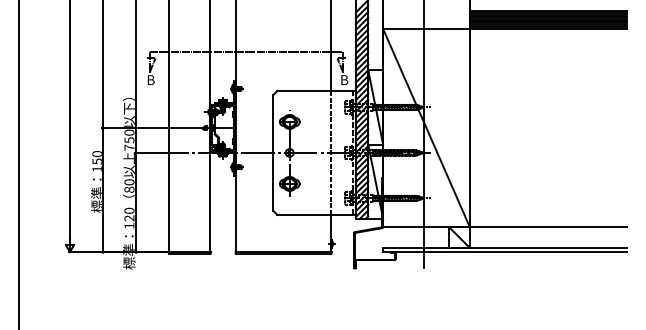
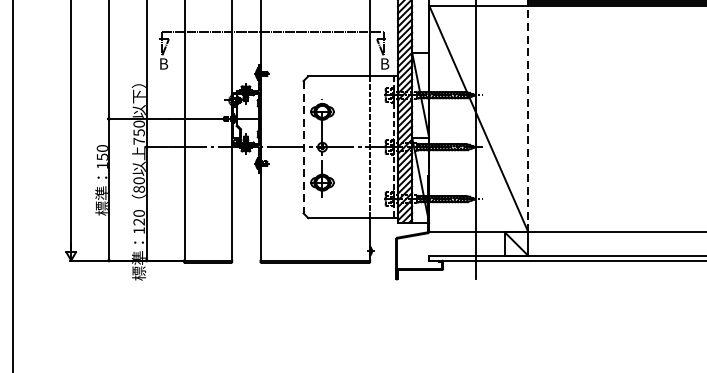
line: (469, 127) -> (527, 118), solid -> dashed
line: (273, 152) -> (303, 146), solid -> dashed

